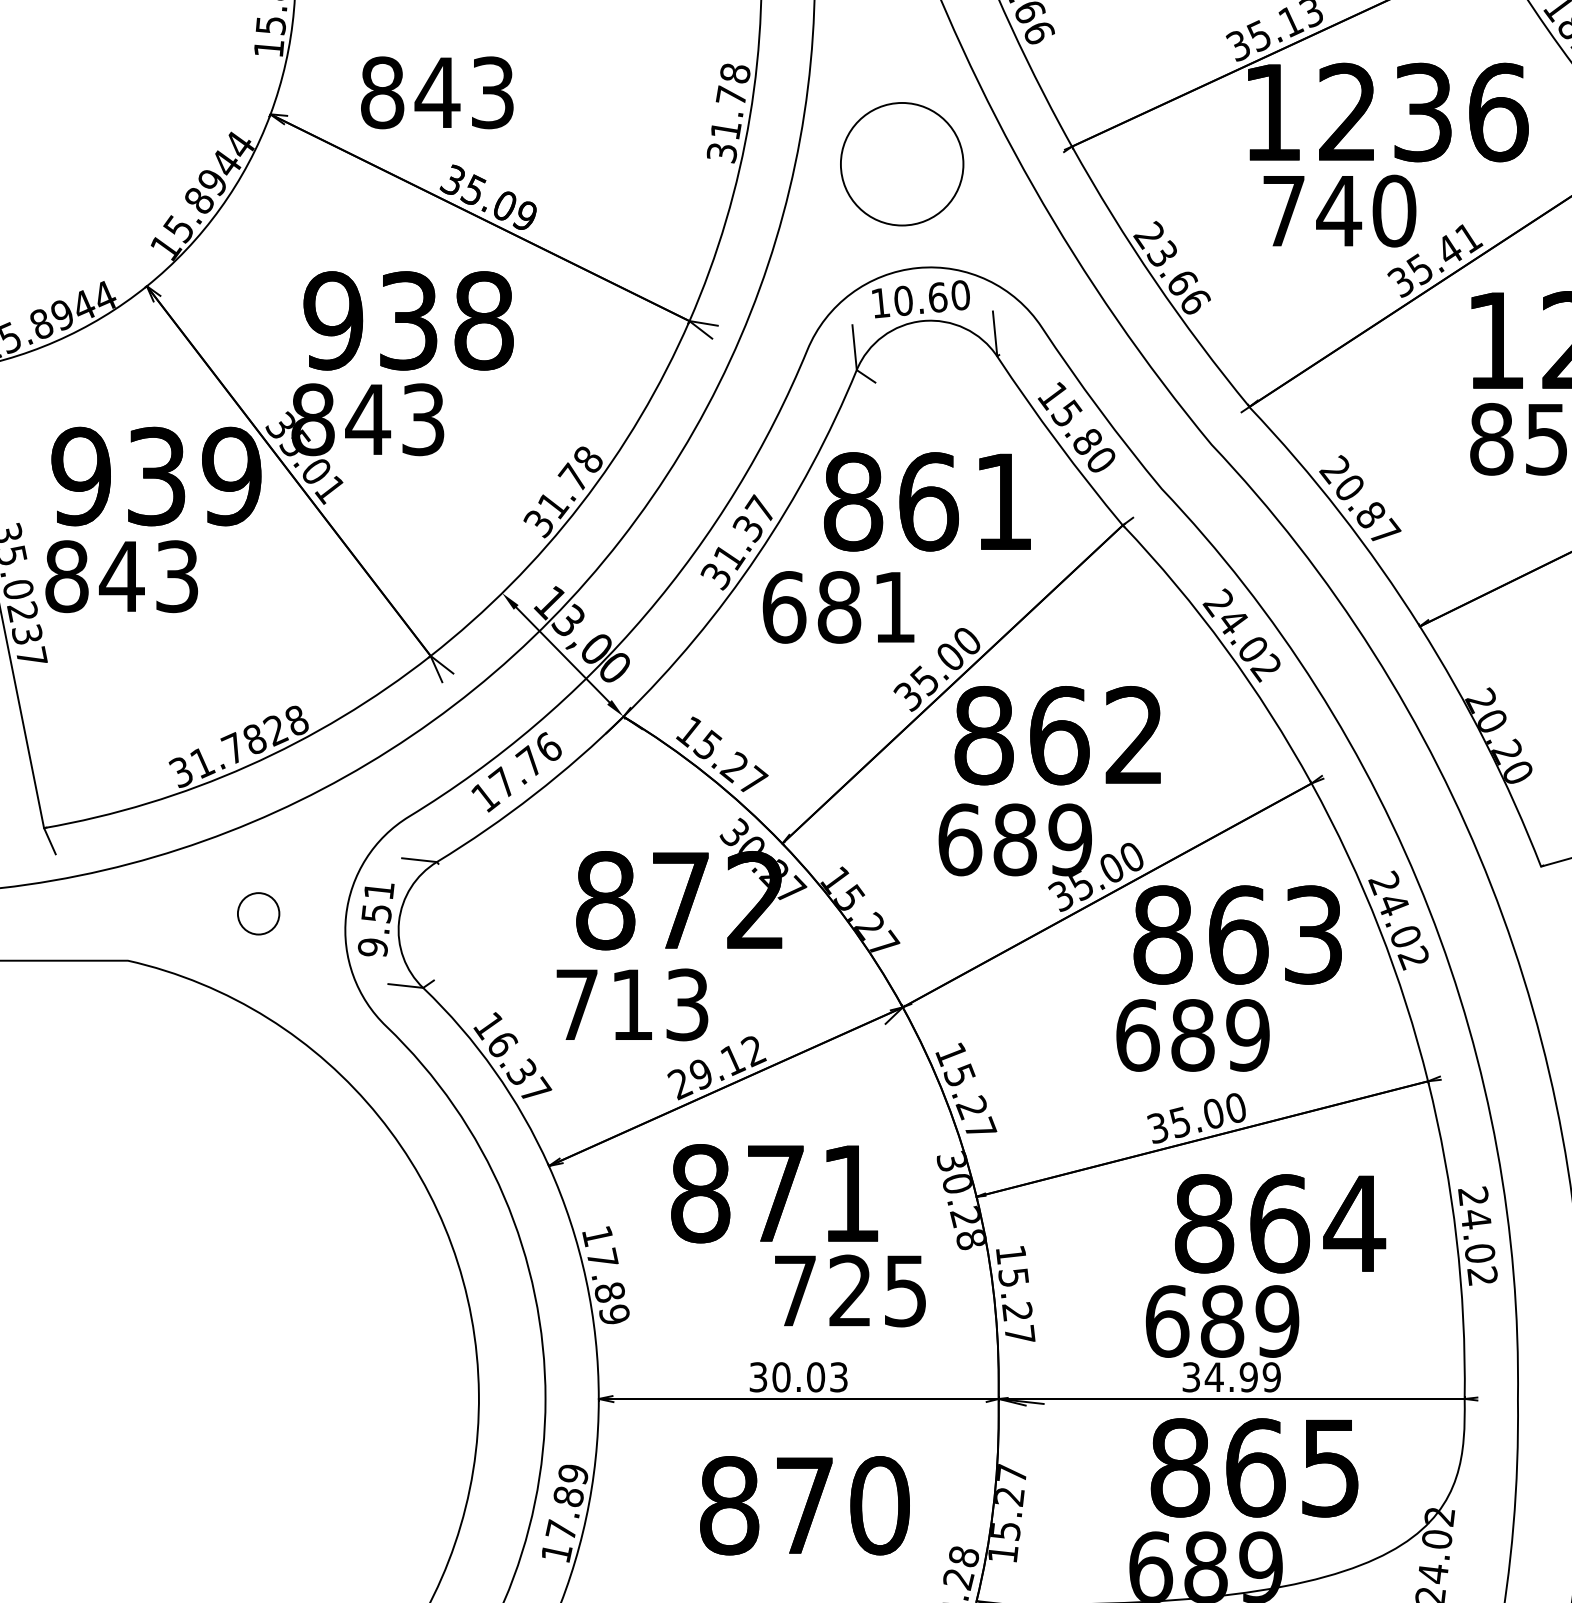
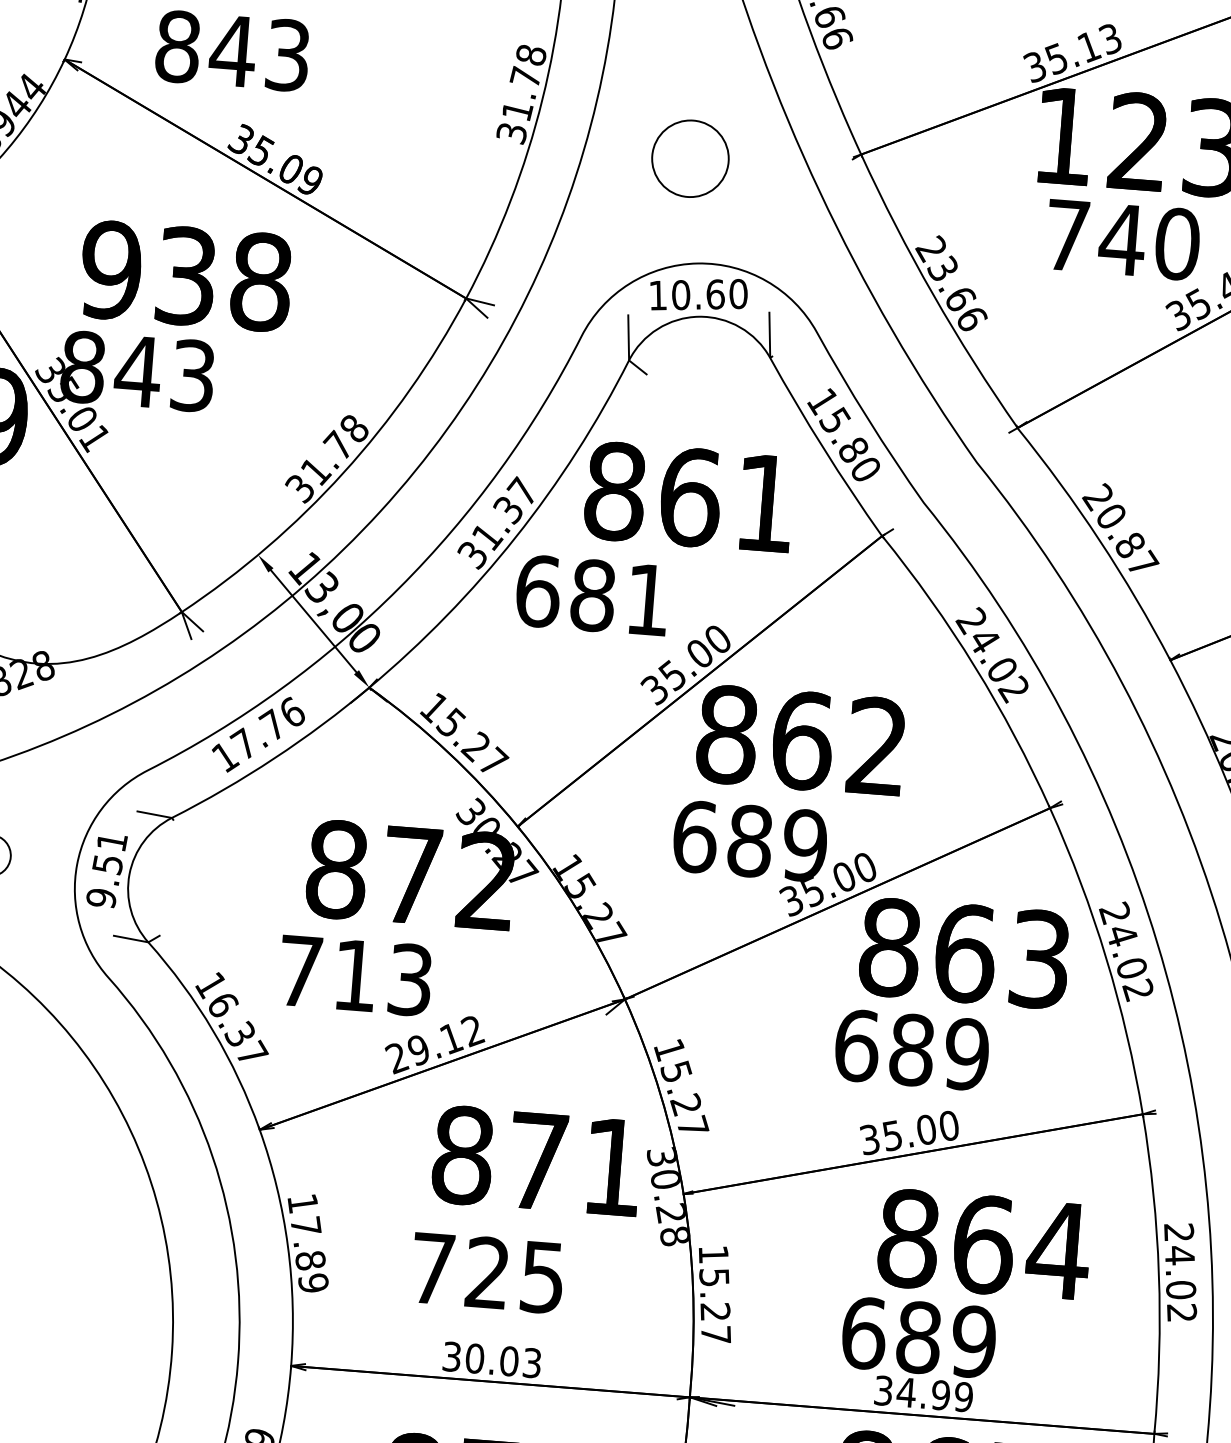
circle: (901, 163) -> (689, 157), size x0.62
text: (774, 1193) -> (536, 1161), moved
text: (850, 1290) -> (487, 1272), moved

